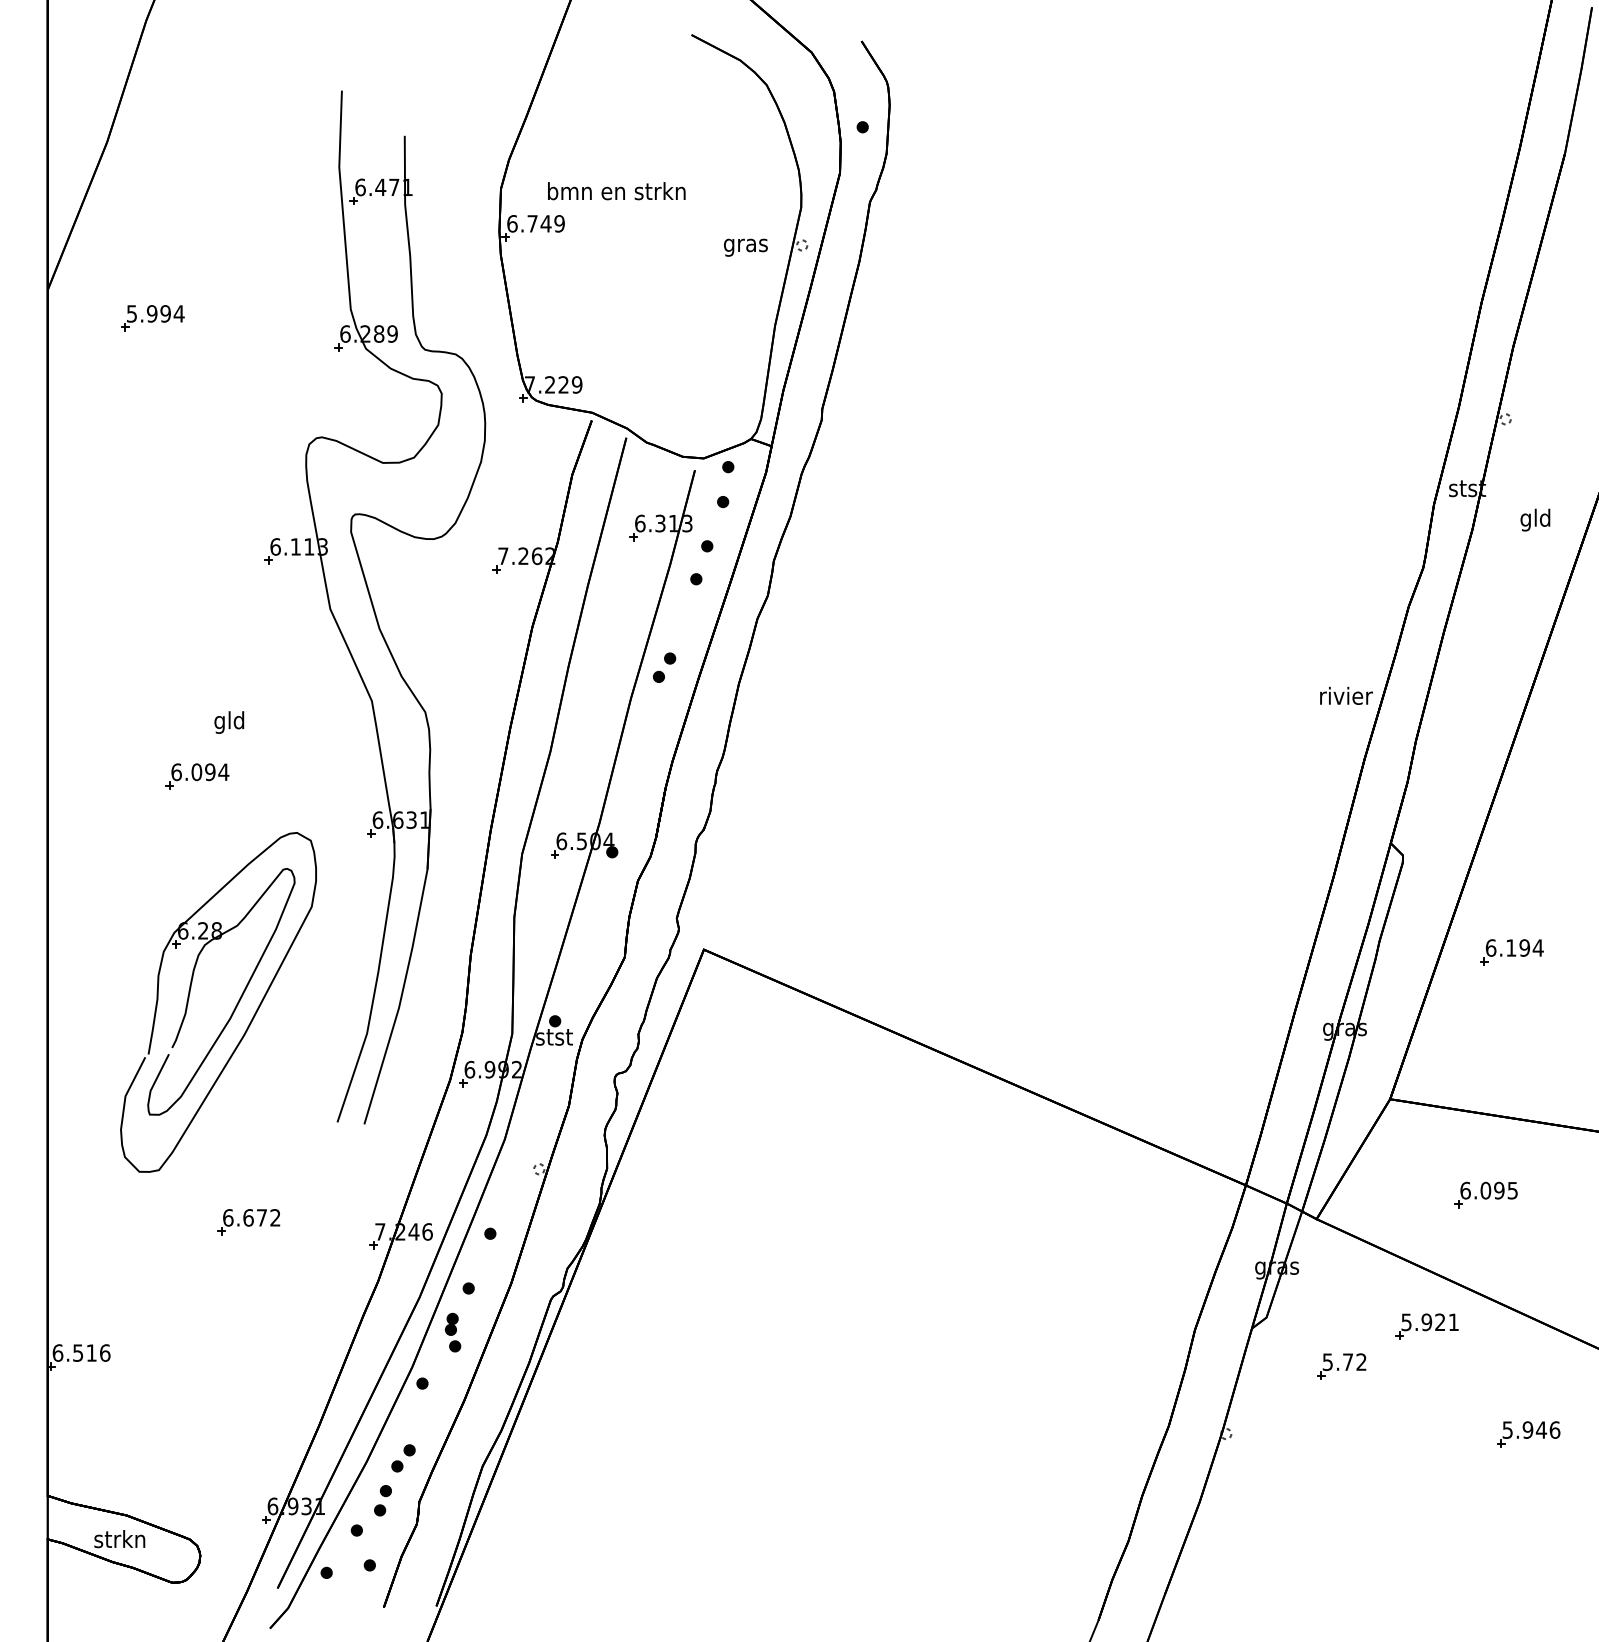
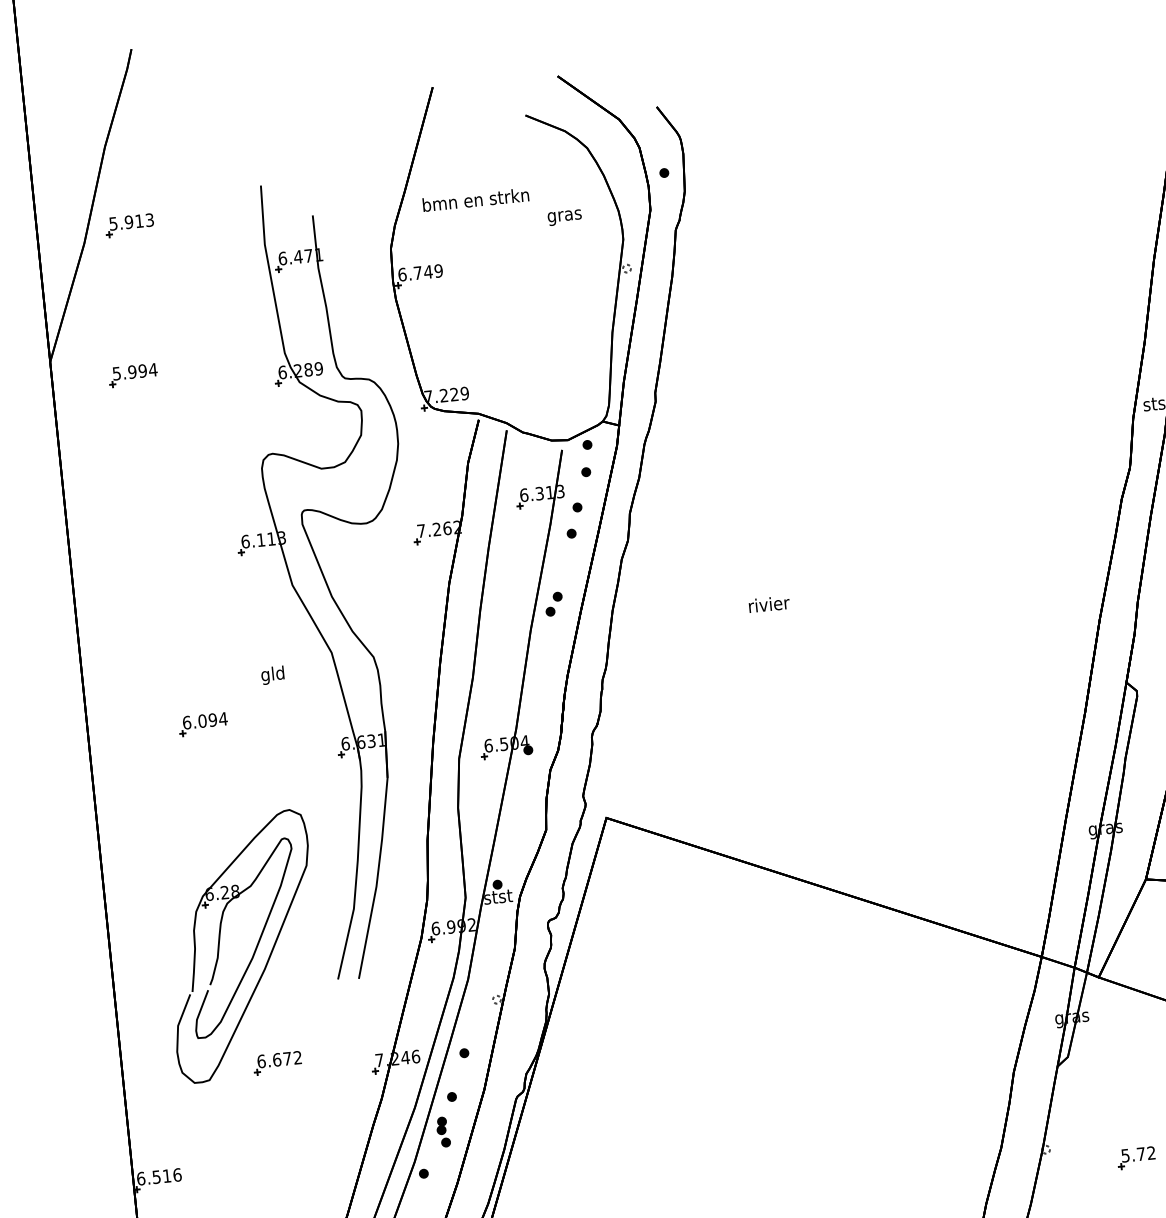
part: (167, 124) -> (129, 225), added
text: (616, 191) -> (475, 200), moved
text: (745, 247) -> (564, 217), moved
text: (1346, 695) -> (769, 603), moved
text: (229, 722) -> (273, 675), moved
part: (233, 1009) -> (254, 950), moved
part: (1341, 1366) -> (1136, 1158), moved

